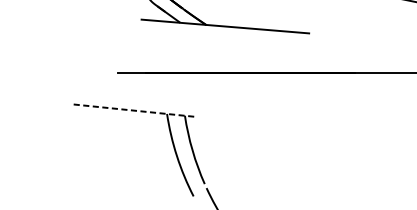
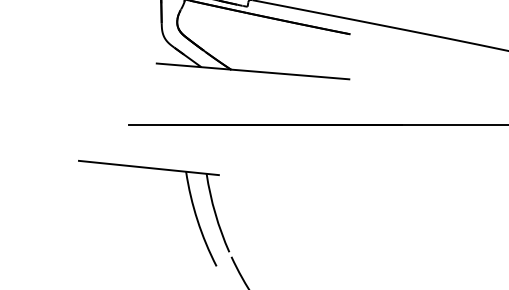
line: (135, 111) -> (149, 168), dashed -> solid

